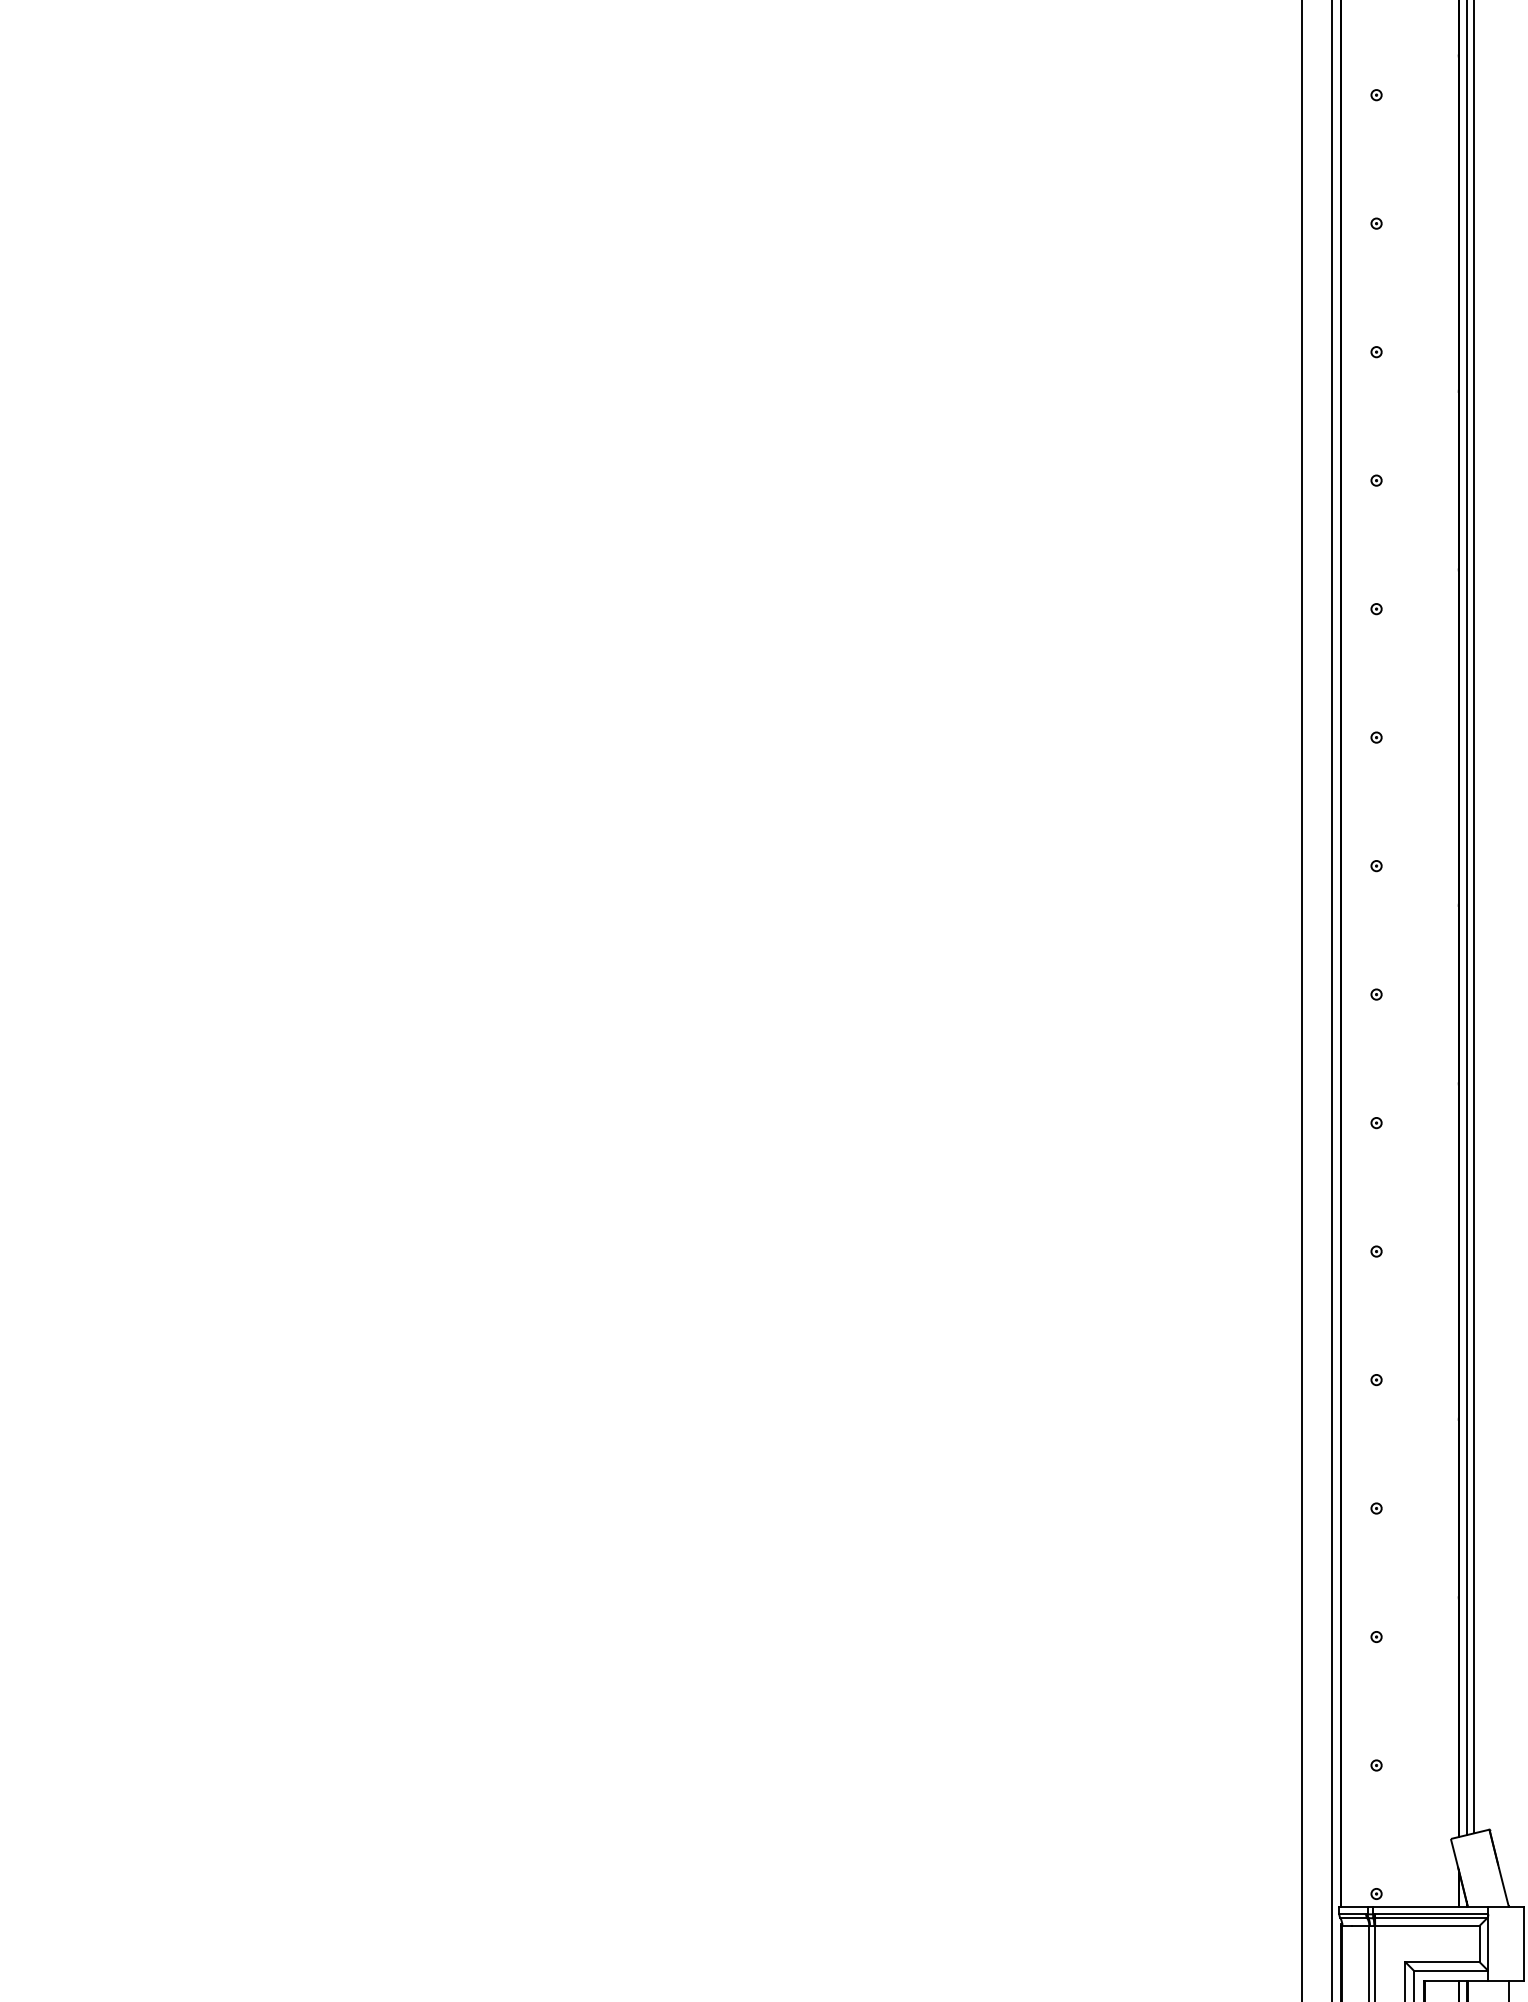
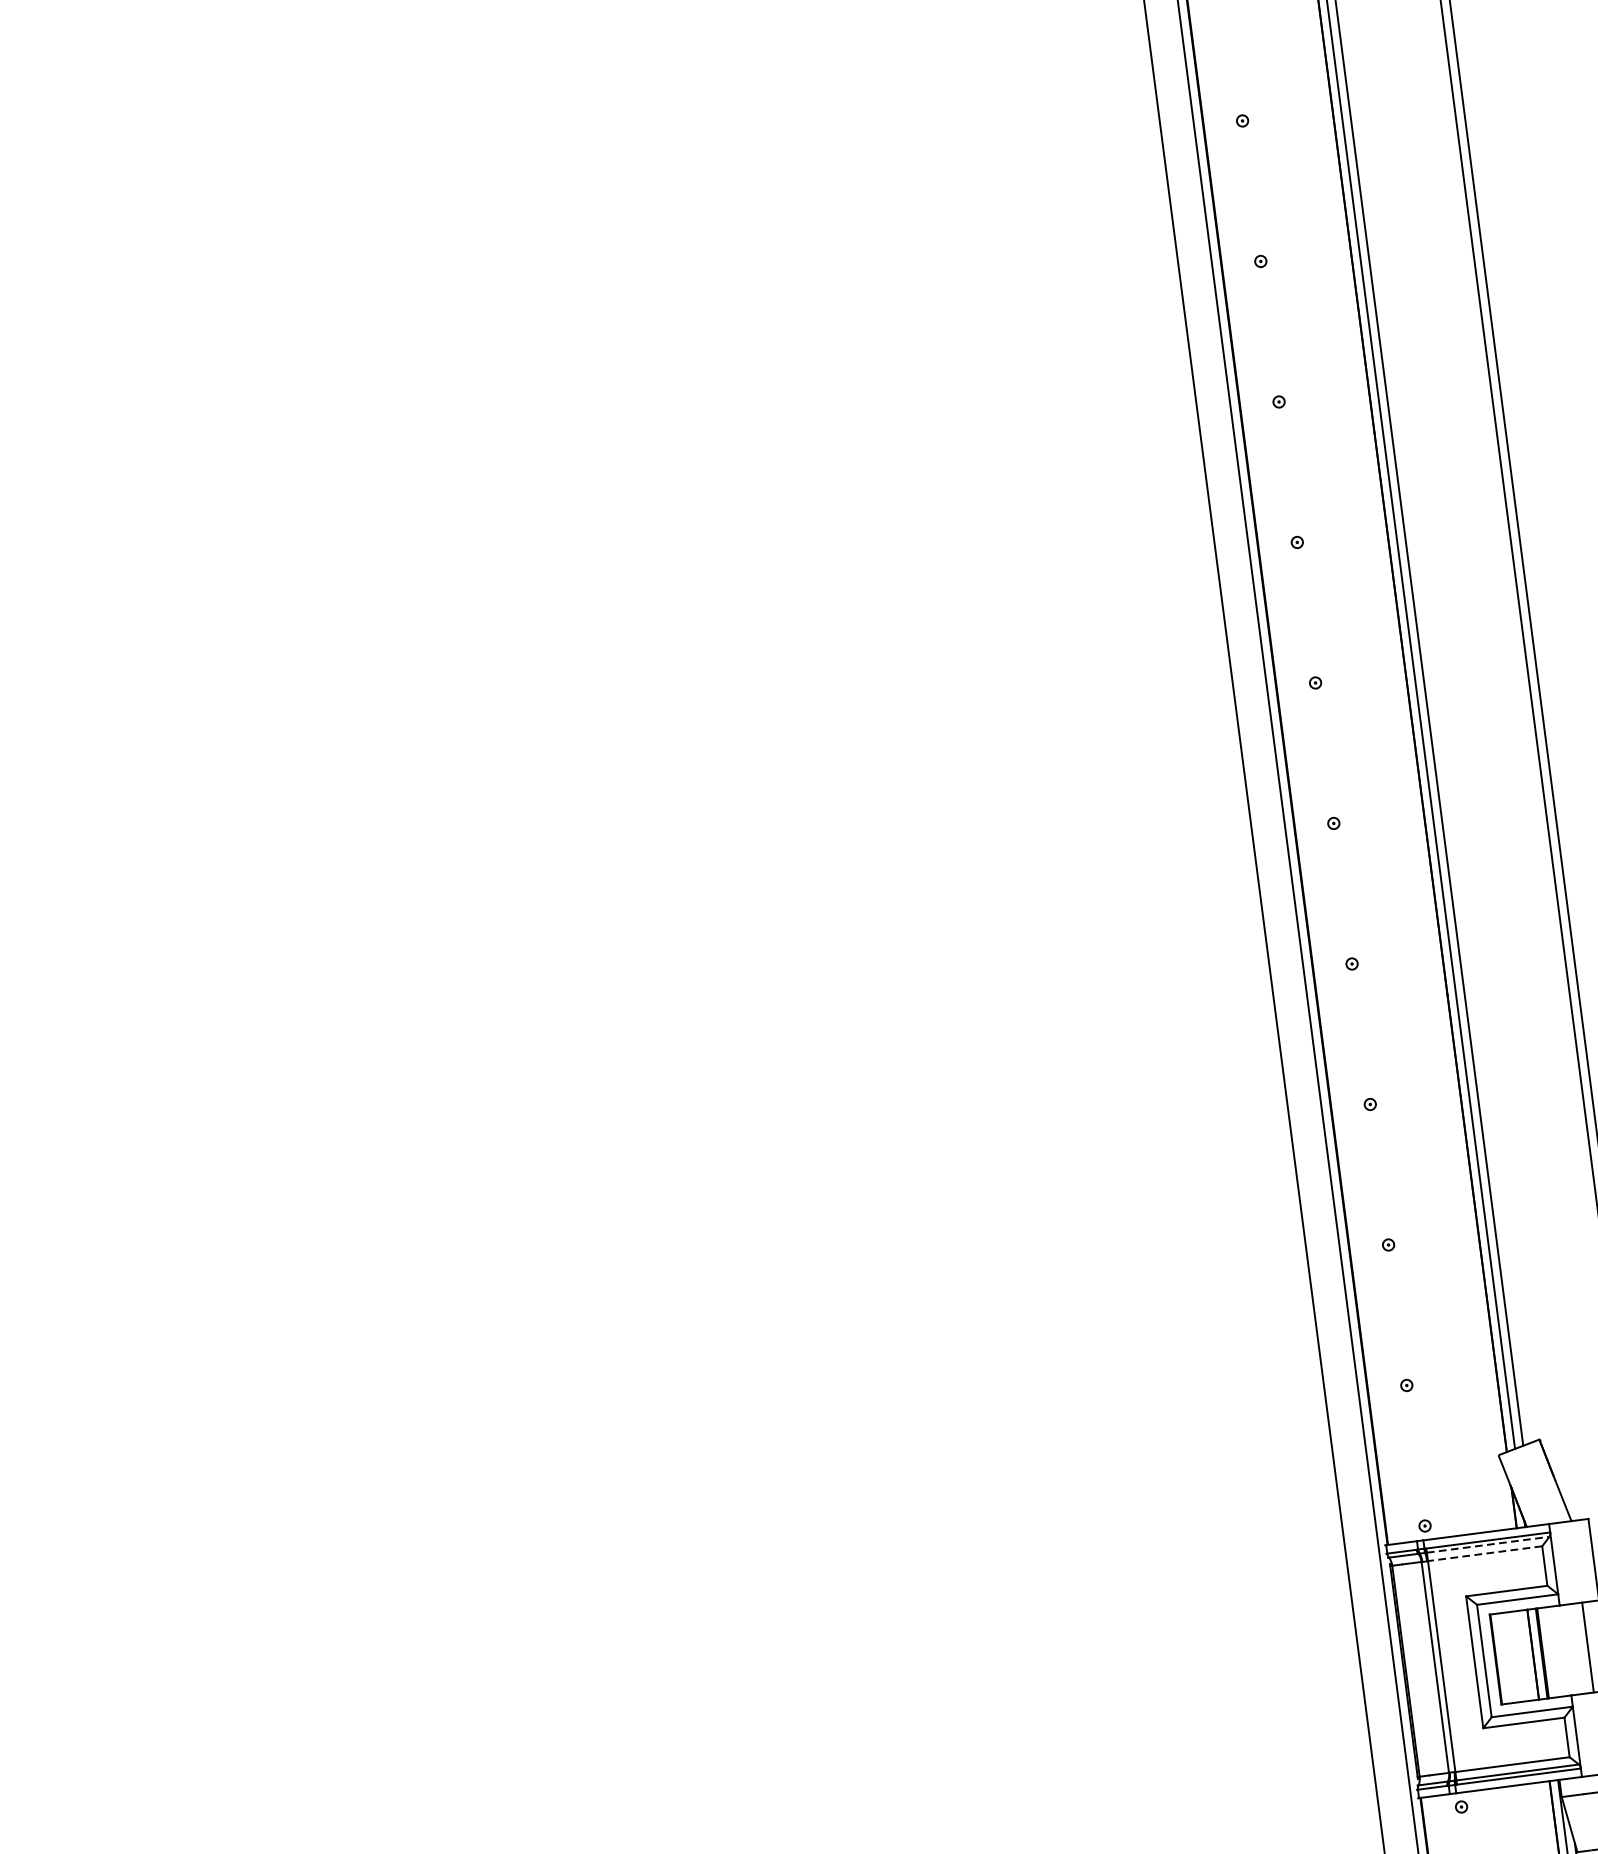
line: (1431, 1918) -> (1488, 1544), solid -> dashed
line: (1426, 1925) -> (1484, 1553), solid -> dashed

